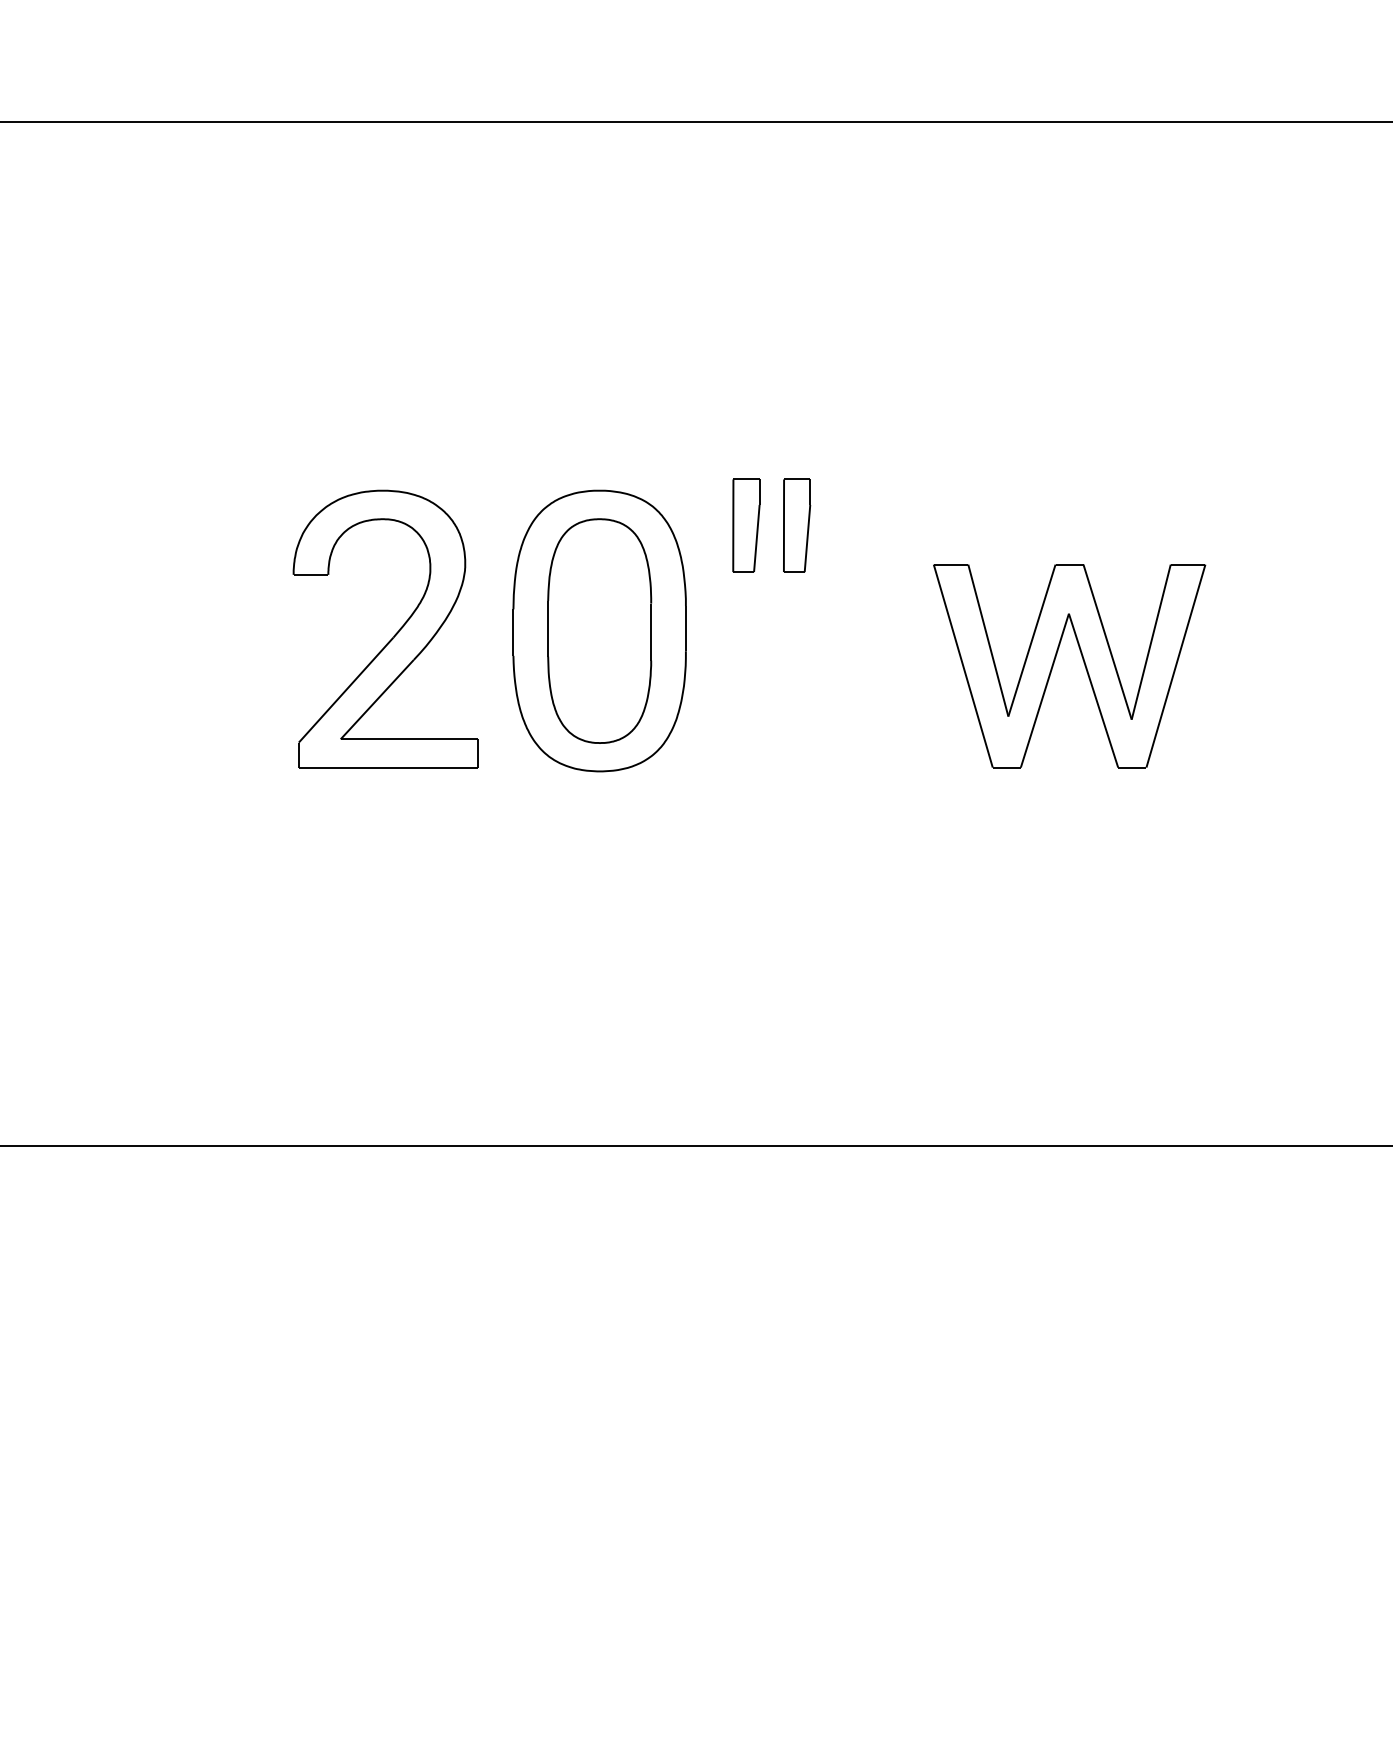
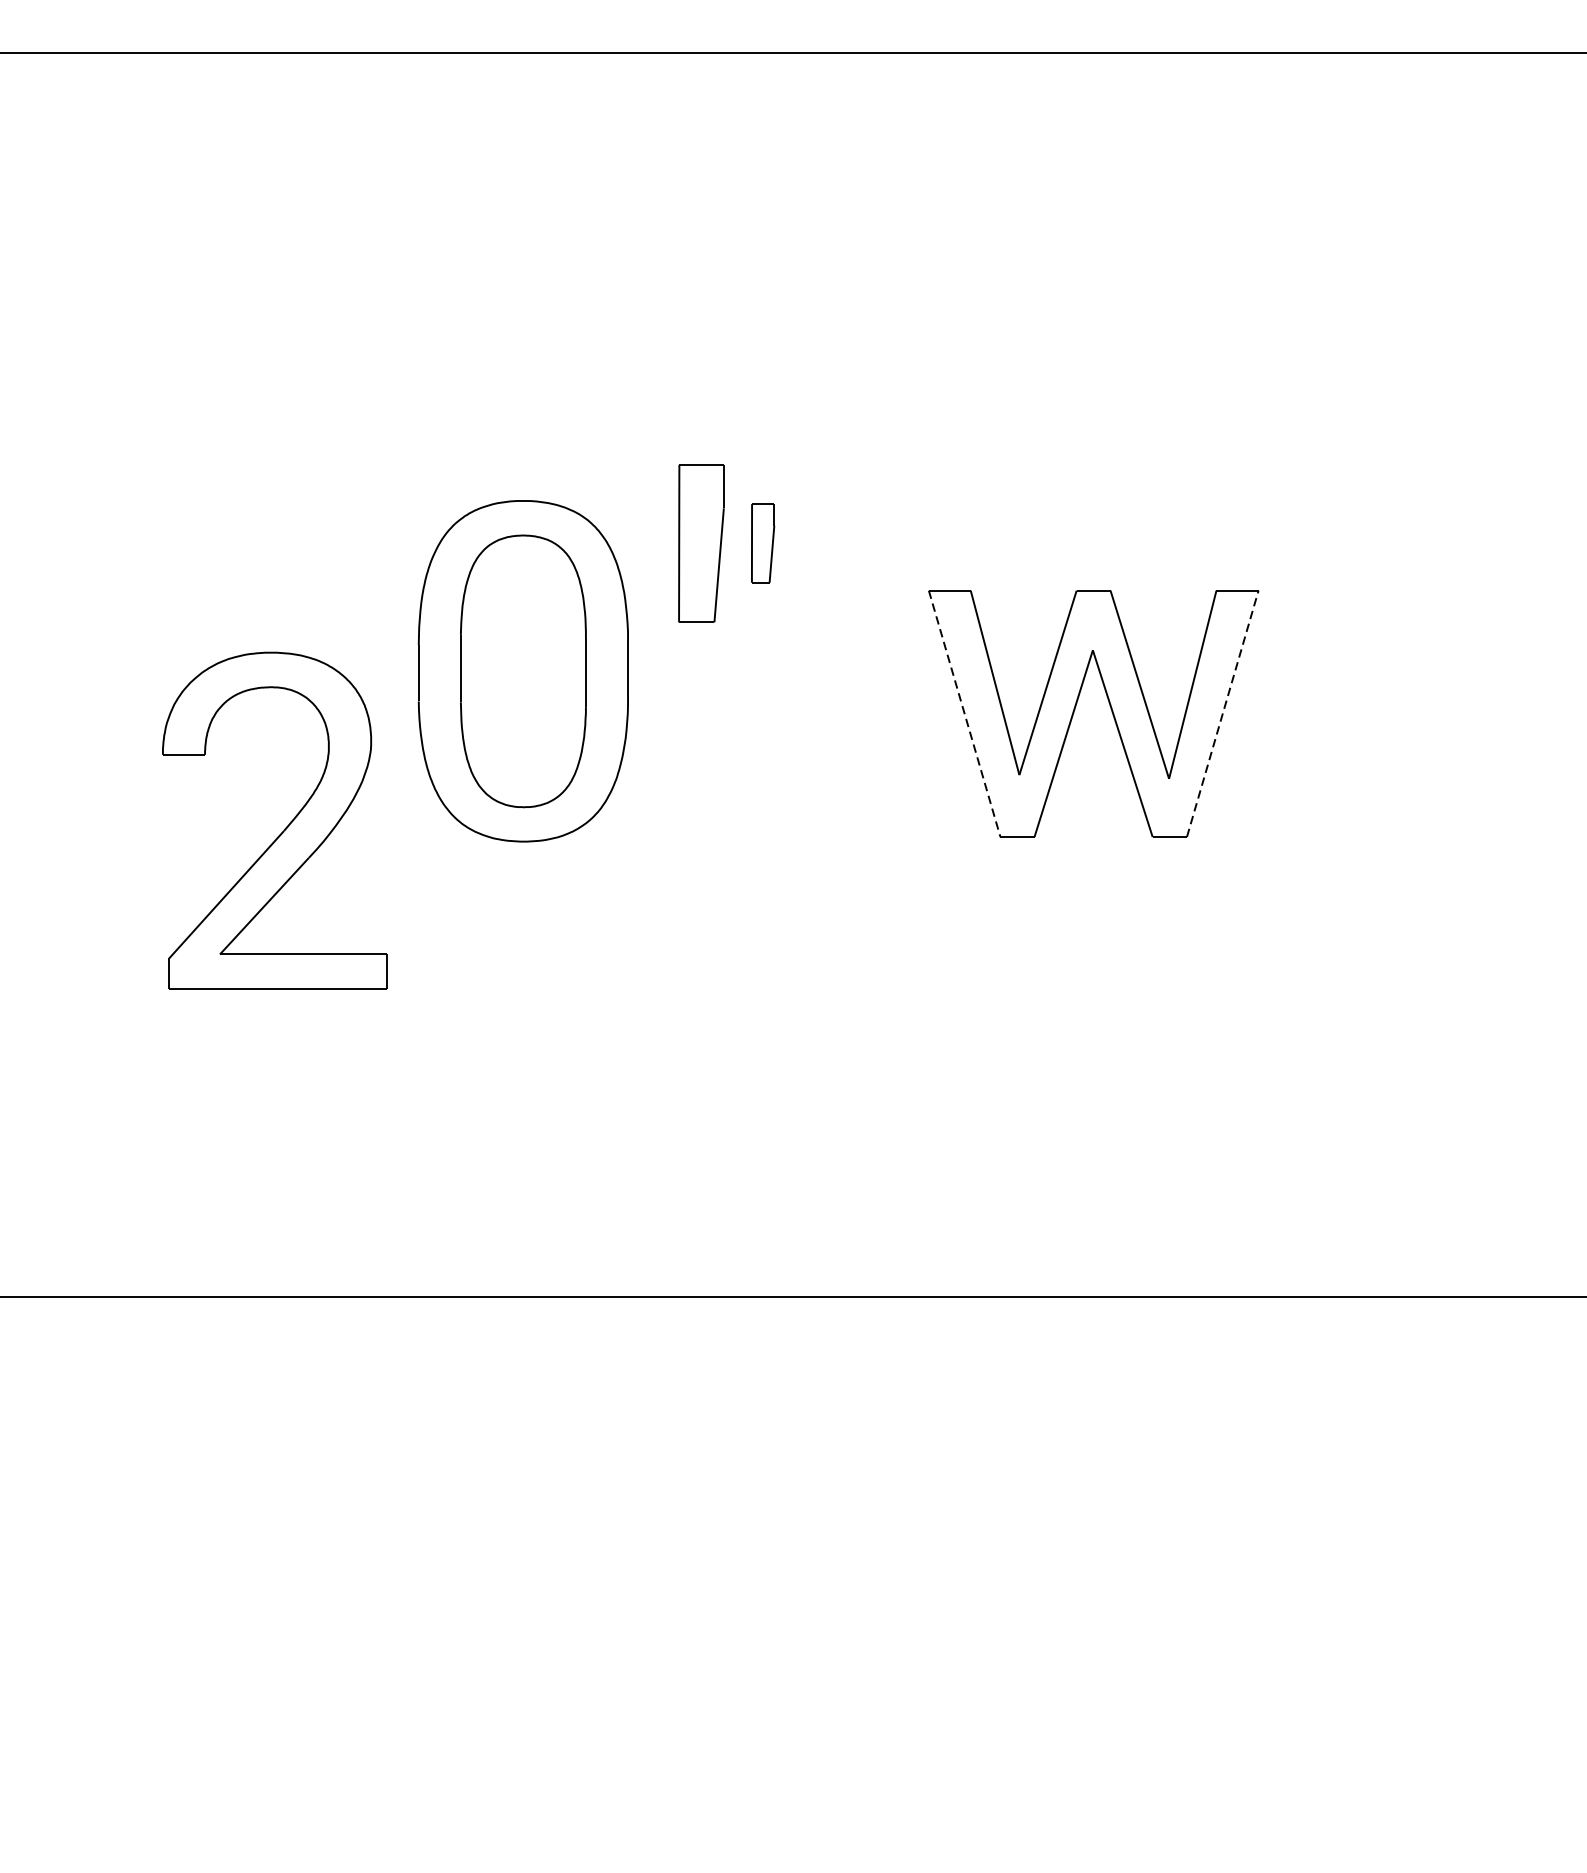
part: (746, 525) -> (701, 543), size x1.4
part: (797, 525) -> (763, 543), size x0.7
part: (394, 634) -> (285, 827), moved
line: (963, 666) -> (964, 714), solid -> dashed
line: (1175, 666) -> (1222, 714), solid -> dashed

